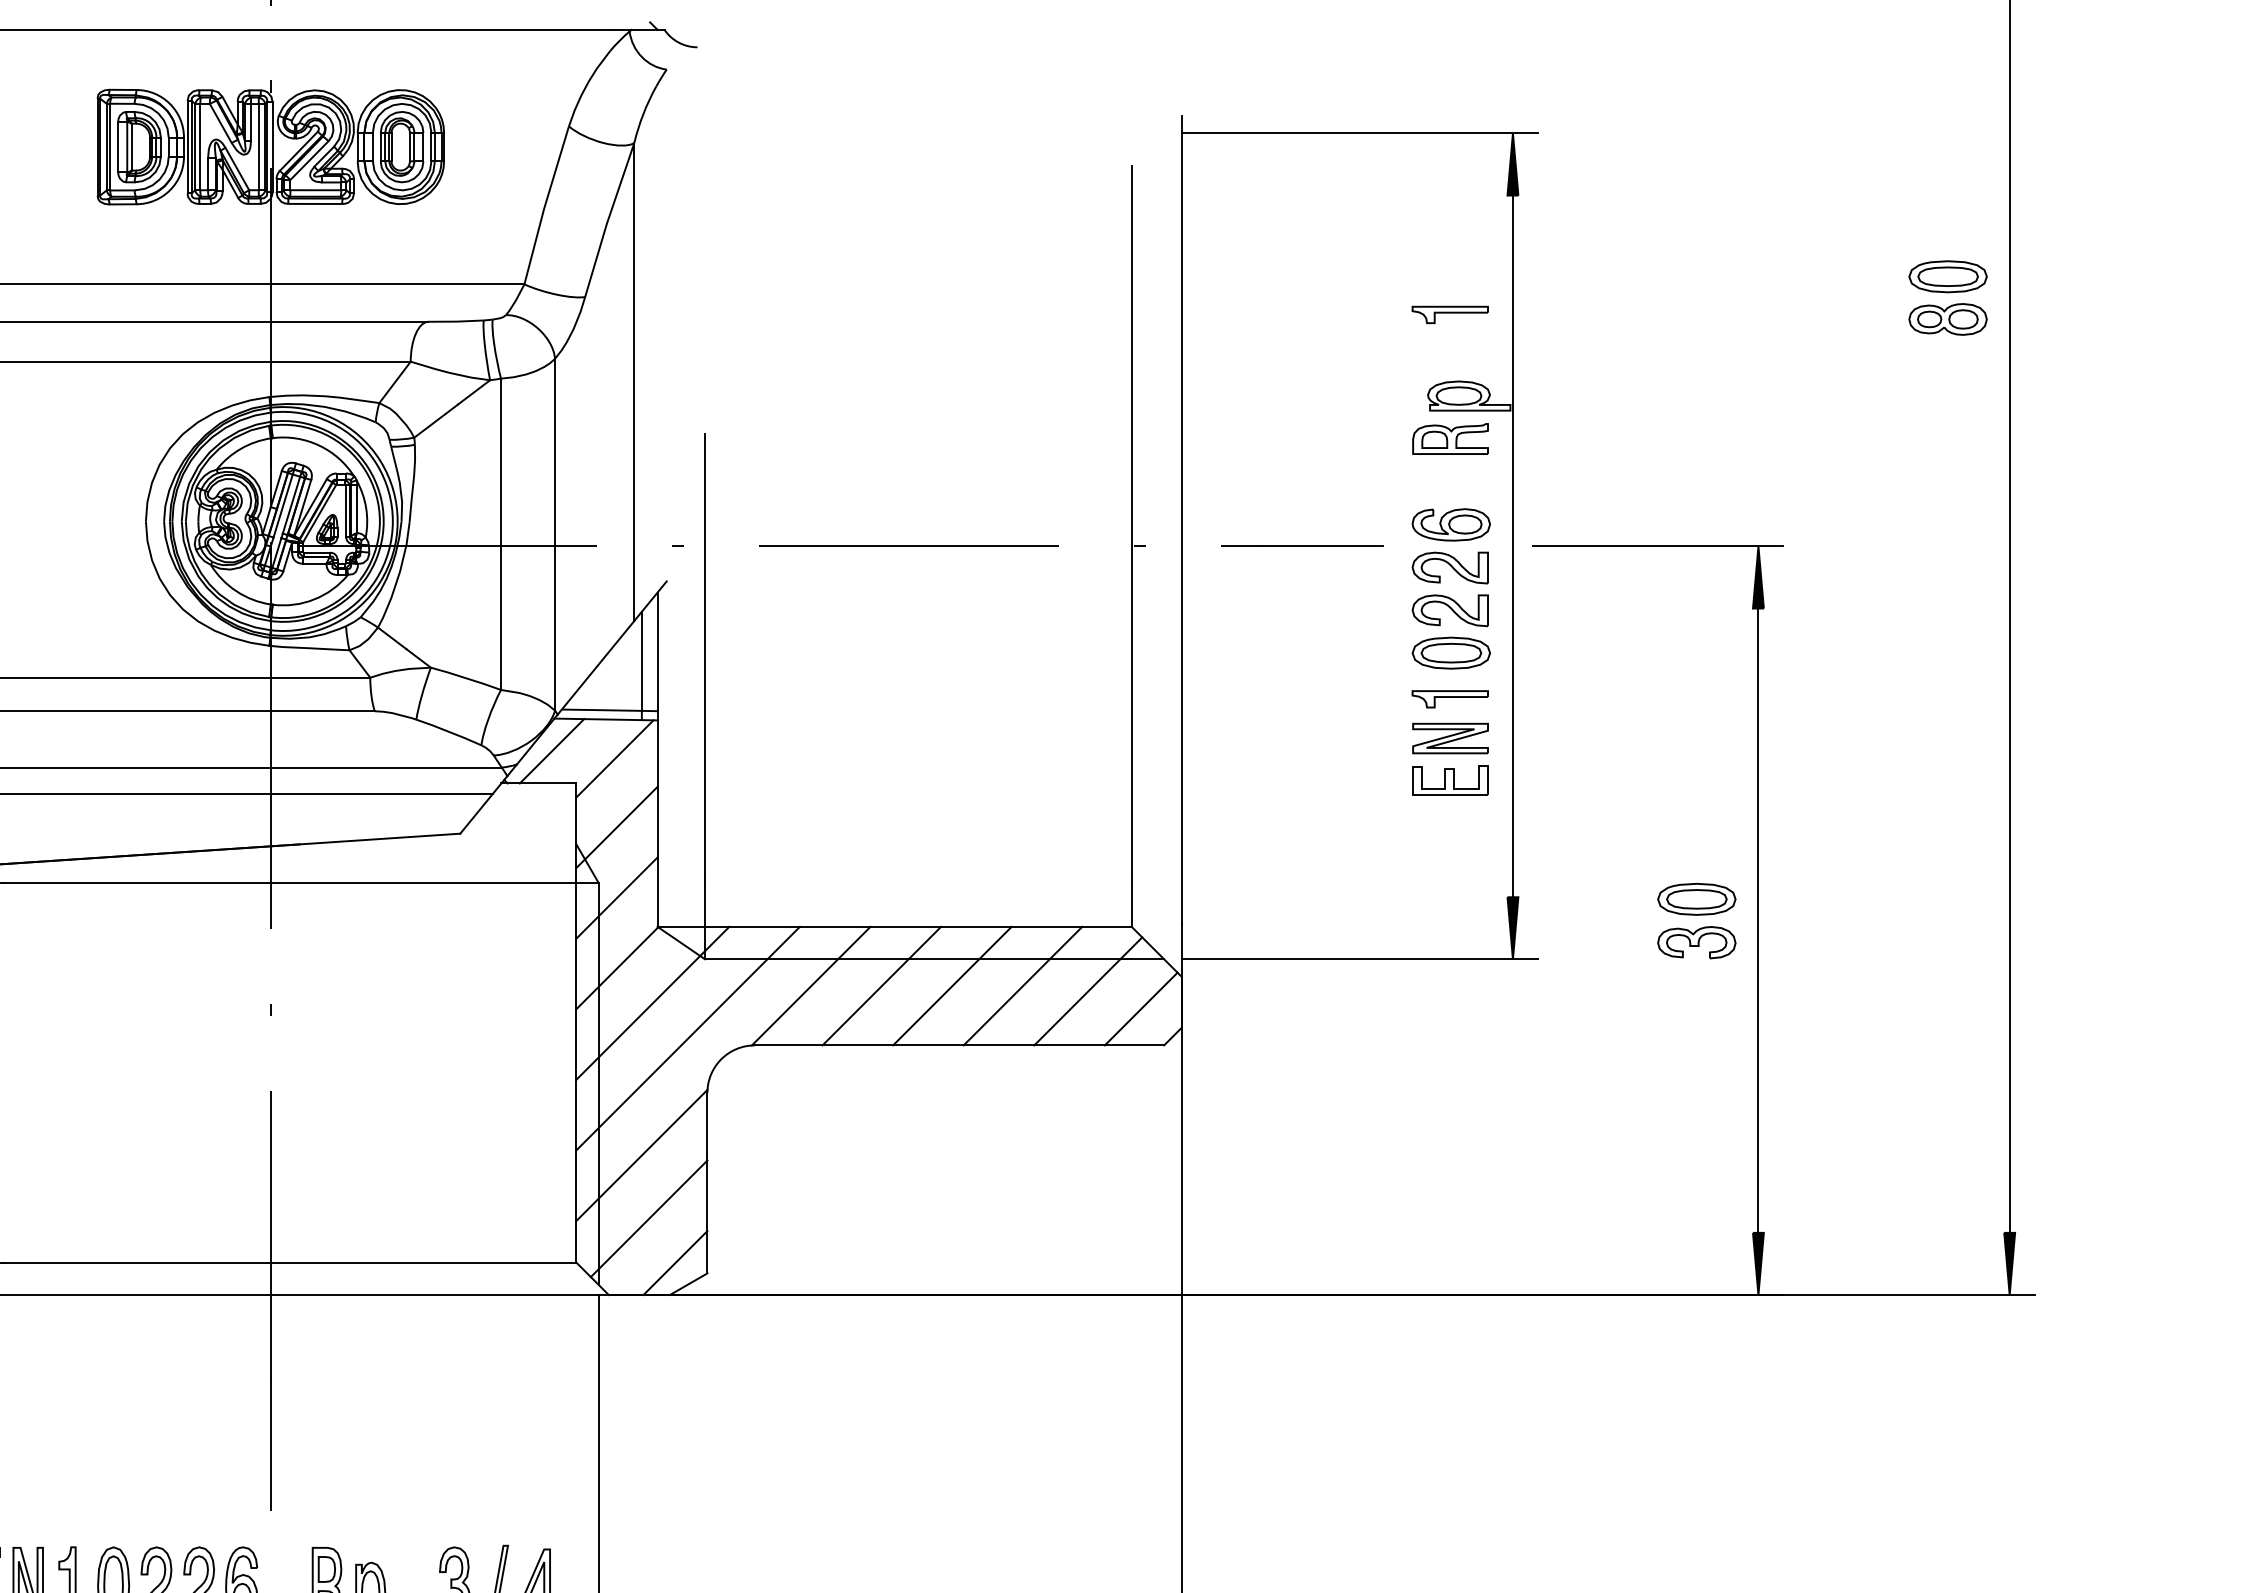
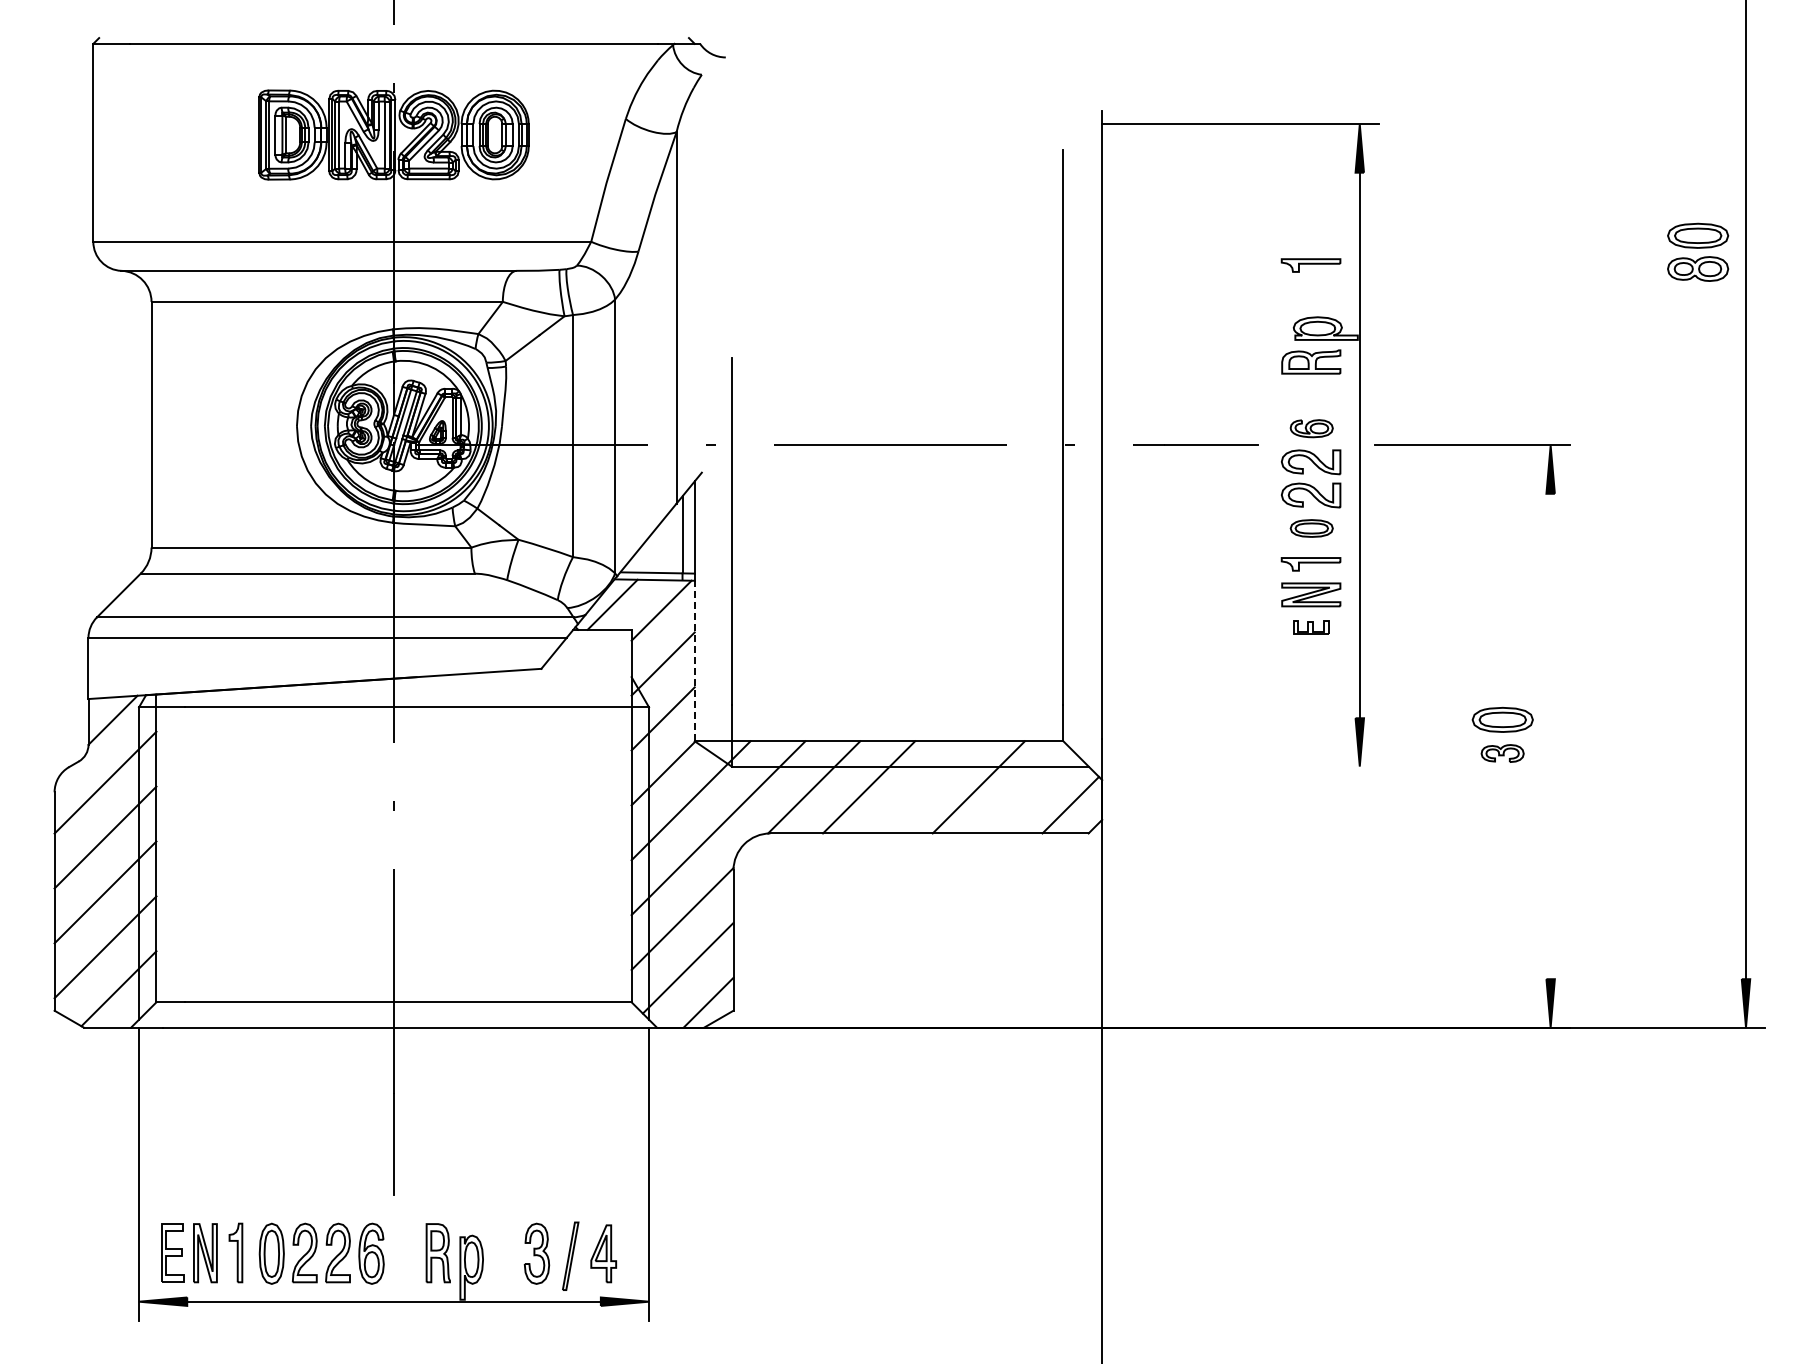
part: (1450, 524) -> (1311, 428), size x0.7
part: (1450, 653) -> (1311, 528), size x0.7
part: (1449, 780) -> (1310, 627), size x0.6
line: (657, 822) -> (694, 660), solid -> dashed
line: (1758, 920) -> (1550, 736), removed
part: (1696, 942) -> (1502, 753), size x0.7
line: (1359, 959) -> (1240, 766), removed
line: (951, 986) -> (923, 787), removed
line: (1088, 991) -> (1029, 791), removed

